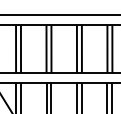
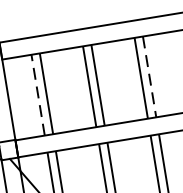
line: (16, 49) -> (38, 95), solid -> dashed
line: (81, 49) -> (148, 77), solid -> dashed

